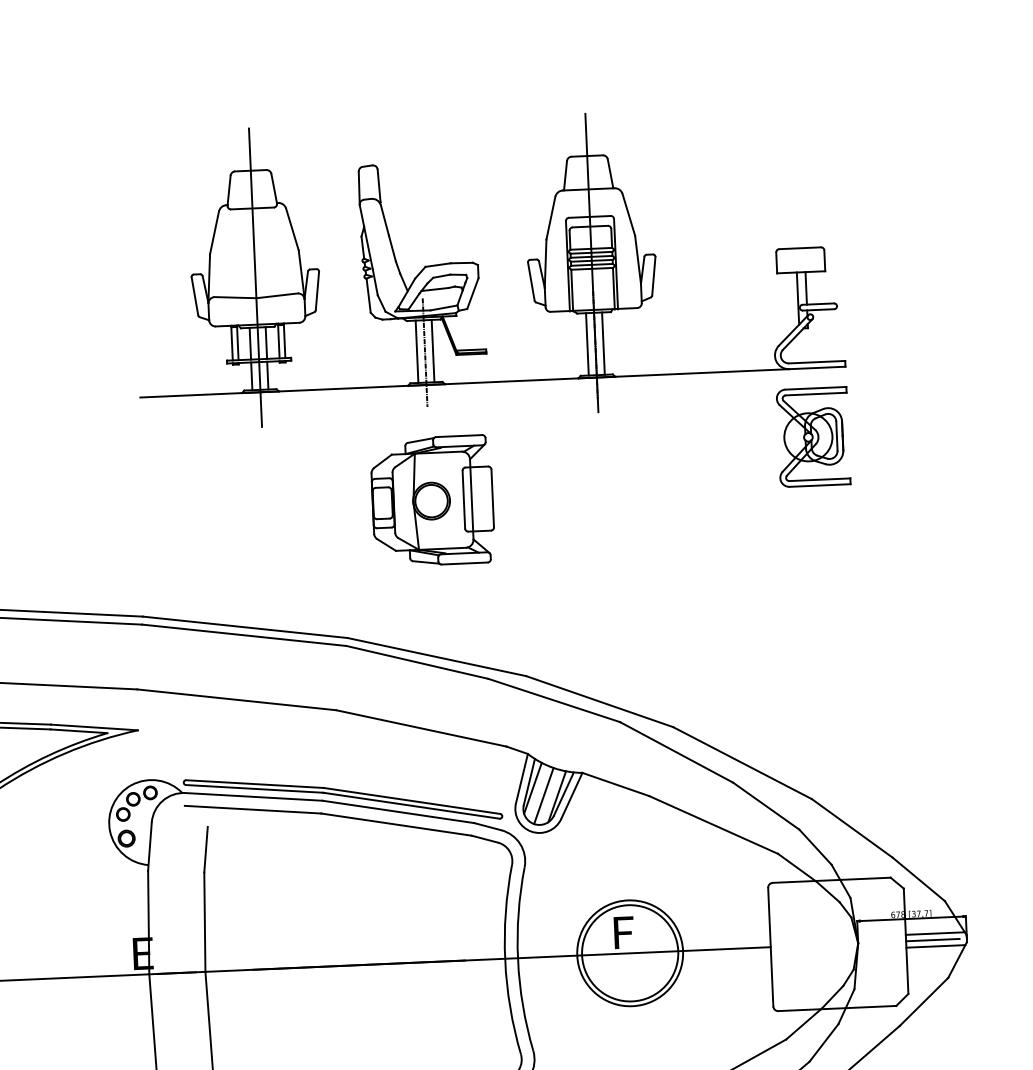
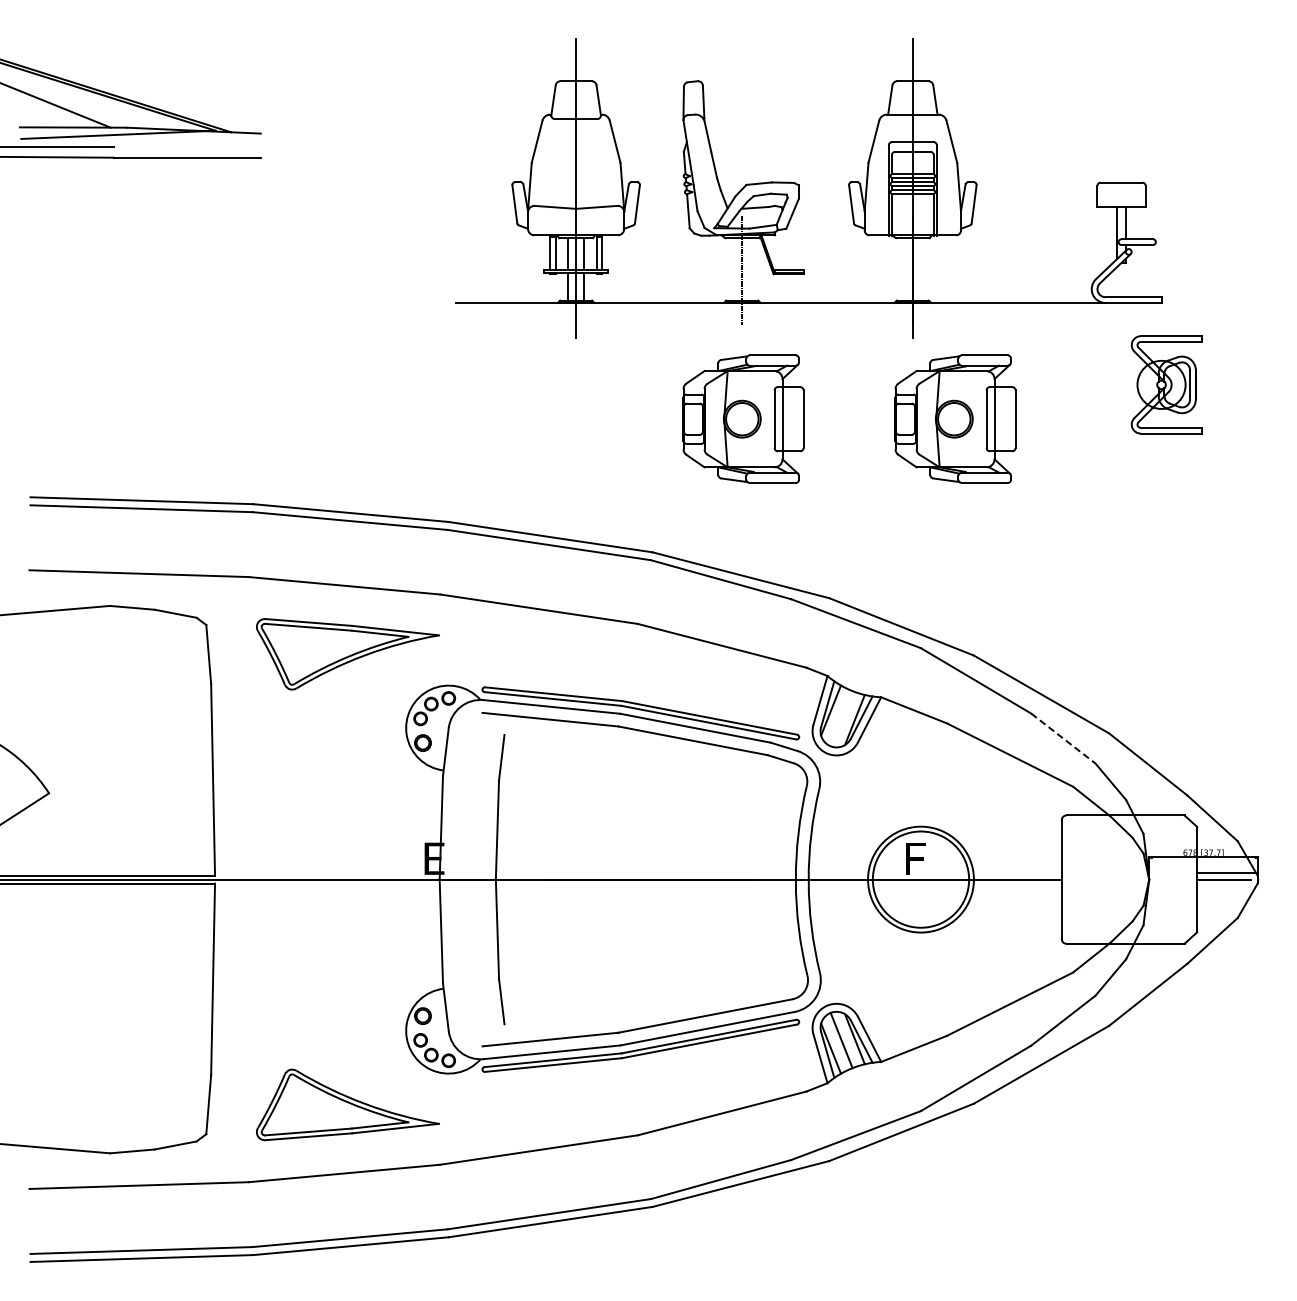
line: (603, 343) -> (920, 269), removed
line: (587, 344) -> (904, 269), removed
line: (417, 351) -> (734, 269), removed
line: (433, 351) -> (750, 269), removed
part: (813, 436) -> (1166, 384), moved
part: (644, 491) -> (955, 418), added
line: (543, 795) -> (841, 718), removed
line: (766, 806) -> (1063, 738), solid -> dashed
line: (935, 946) -> (1226, 886), removed

